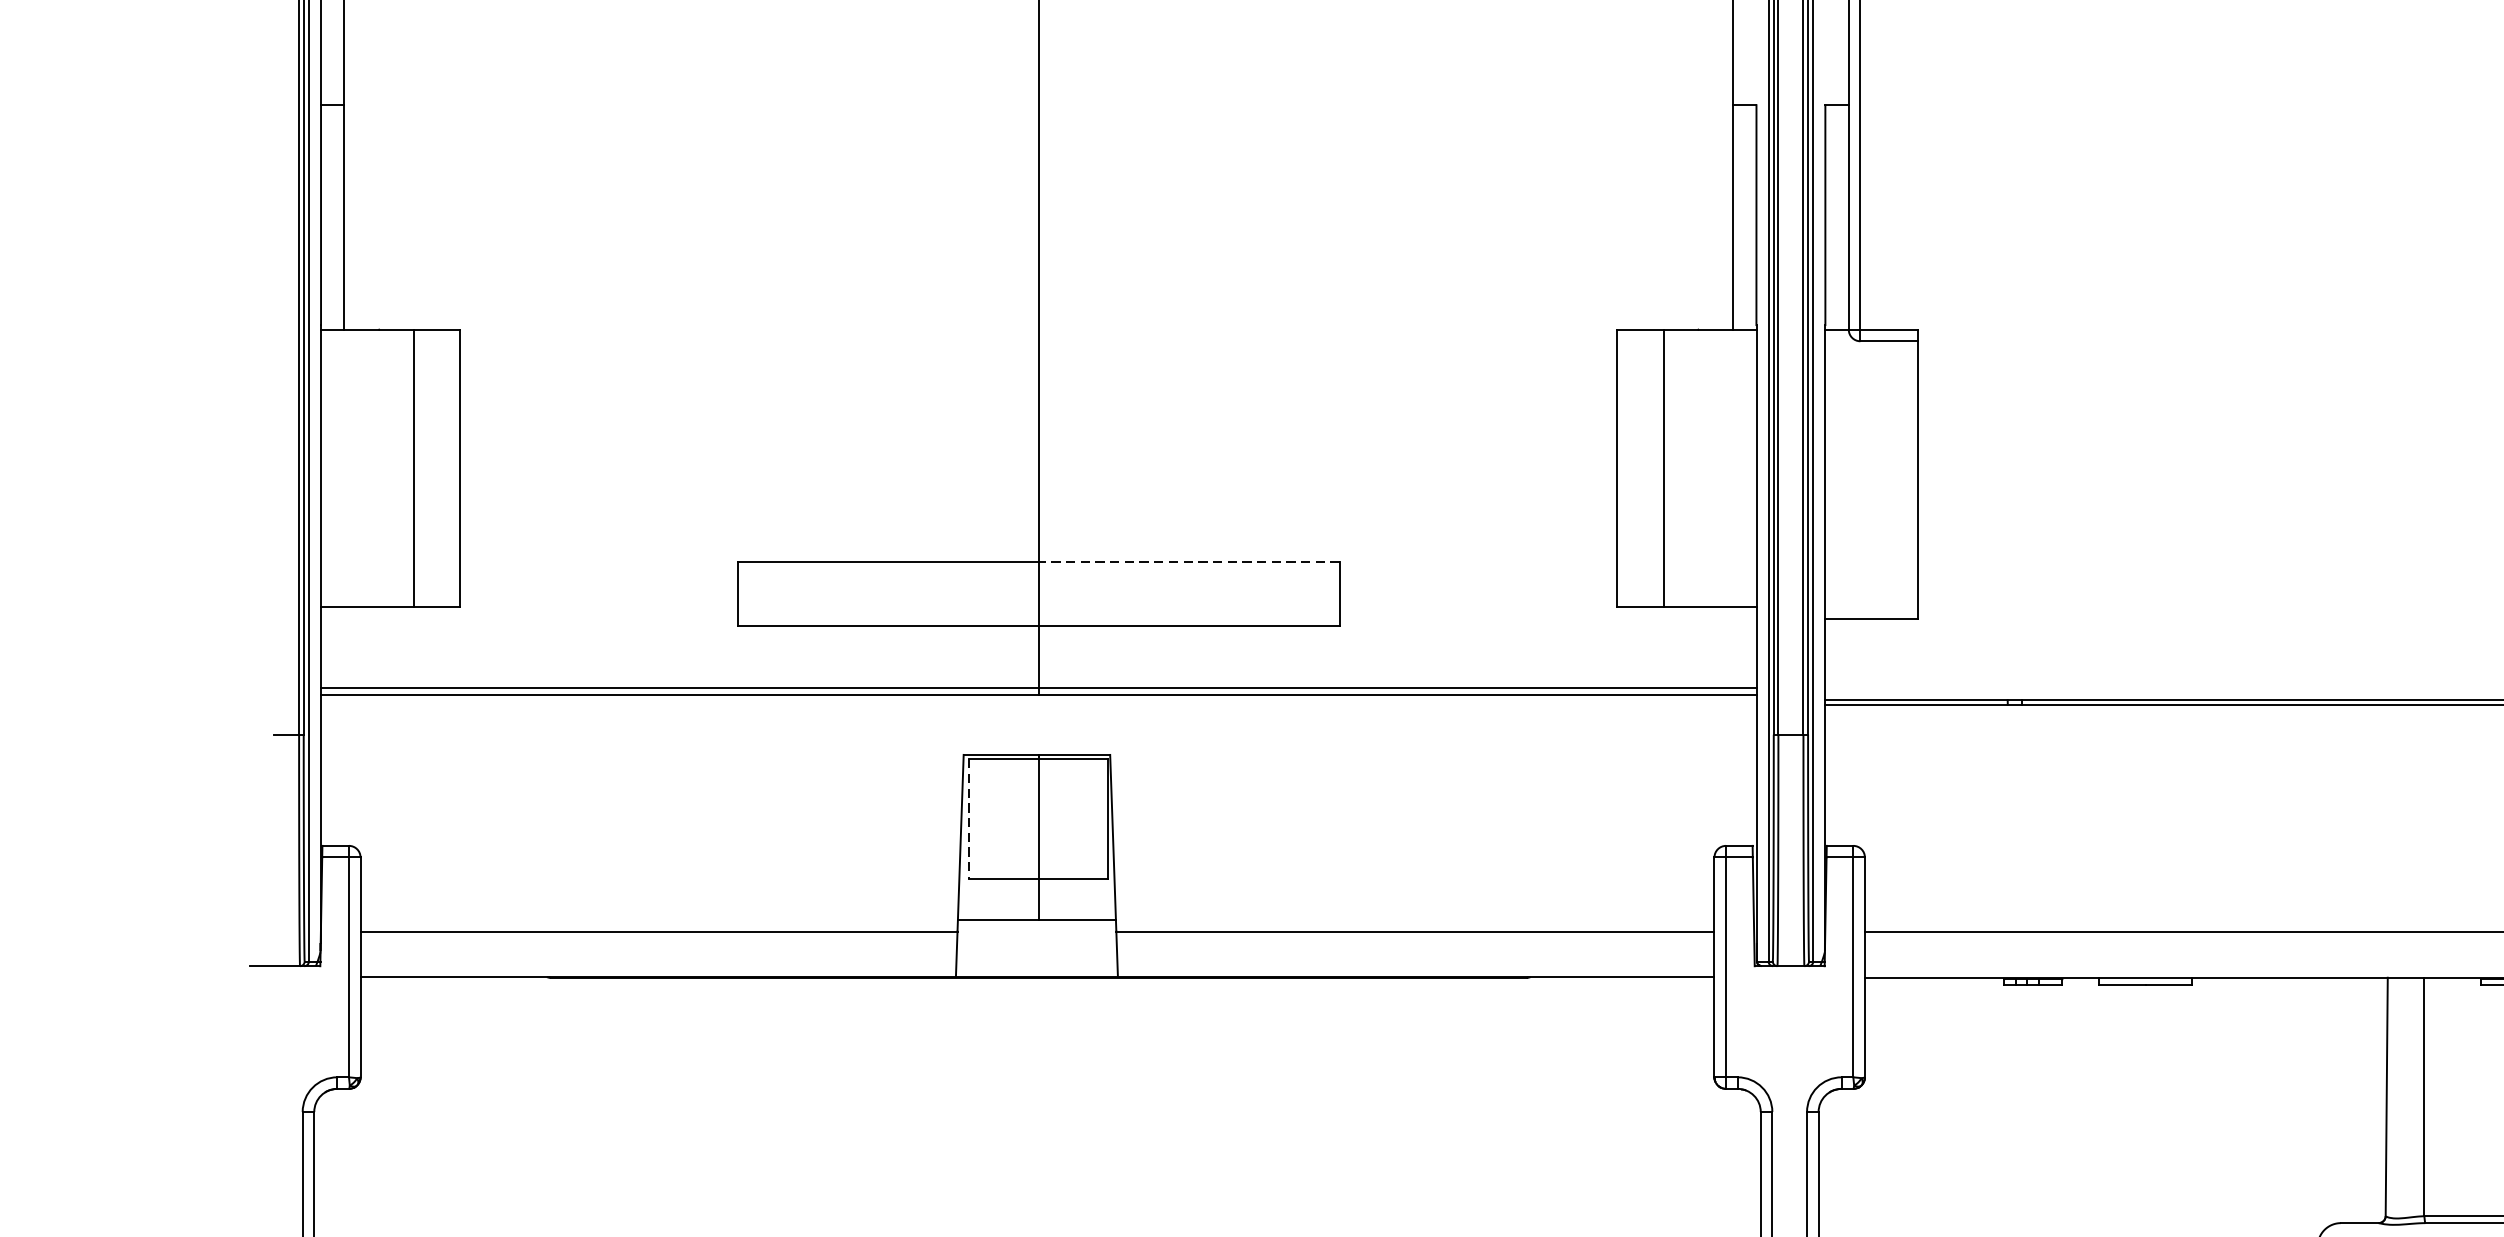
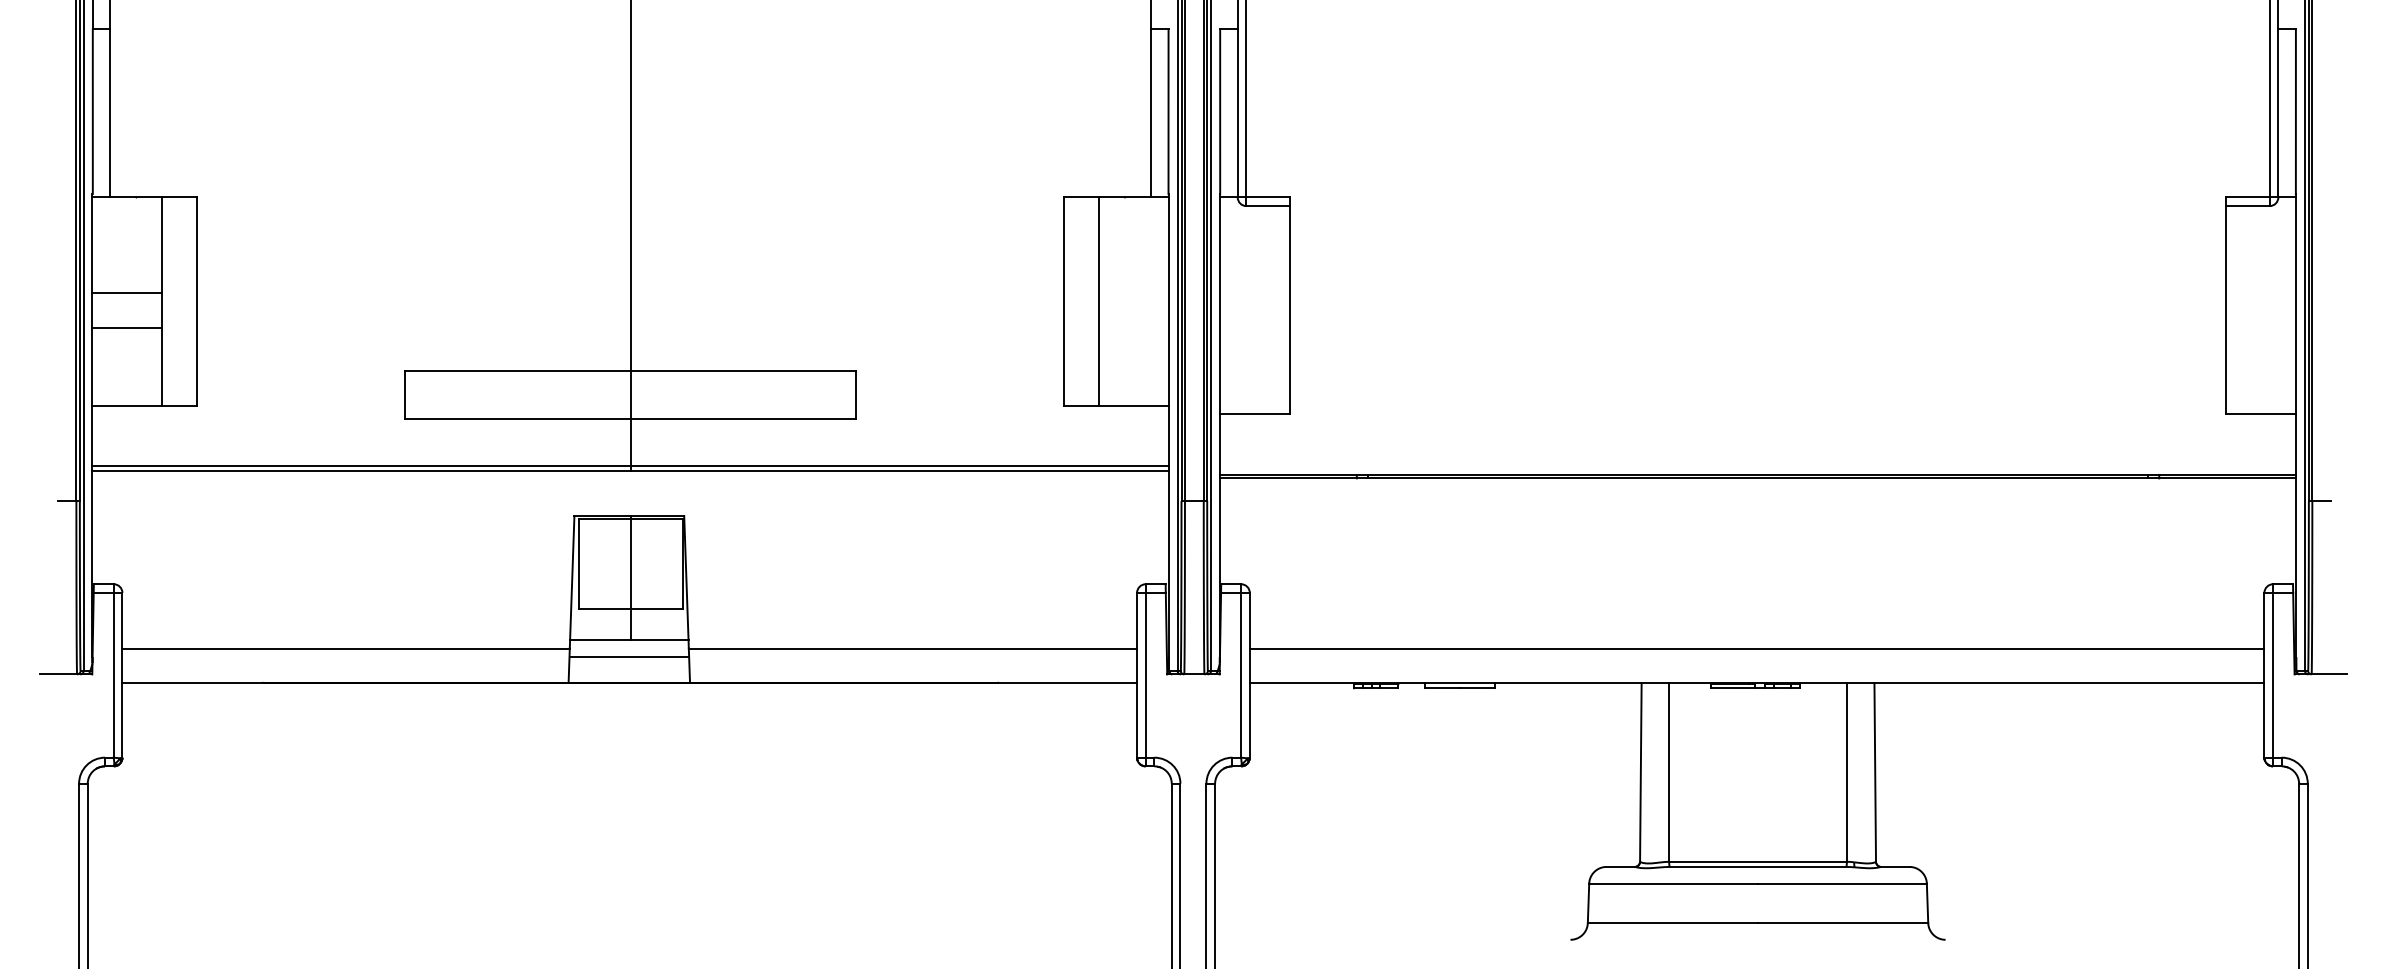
line: (367, 456) -> (127, 292), added
line: (367, 503) -> (127, 327), added
line: (1189, 561) -> (743, 371), dashed -> solid
line: (969, 819) -> (578, 564), dashed -> solid
line: (1037, 942) -> (629, 656), added

